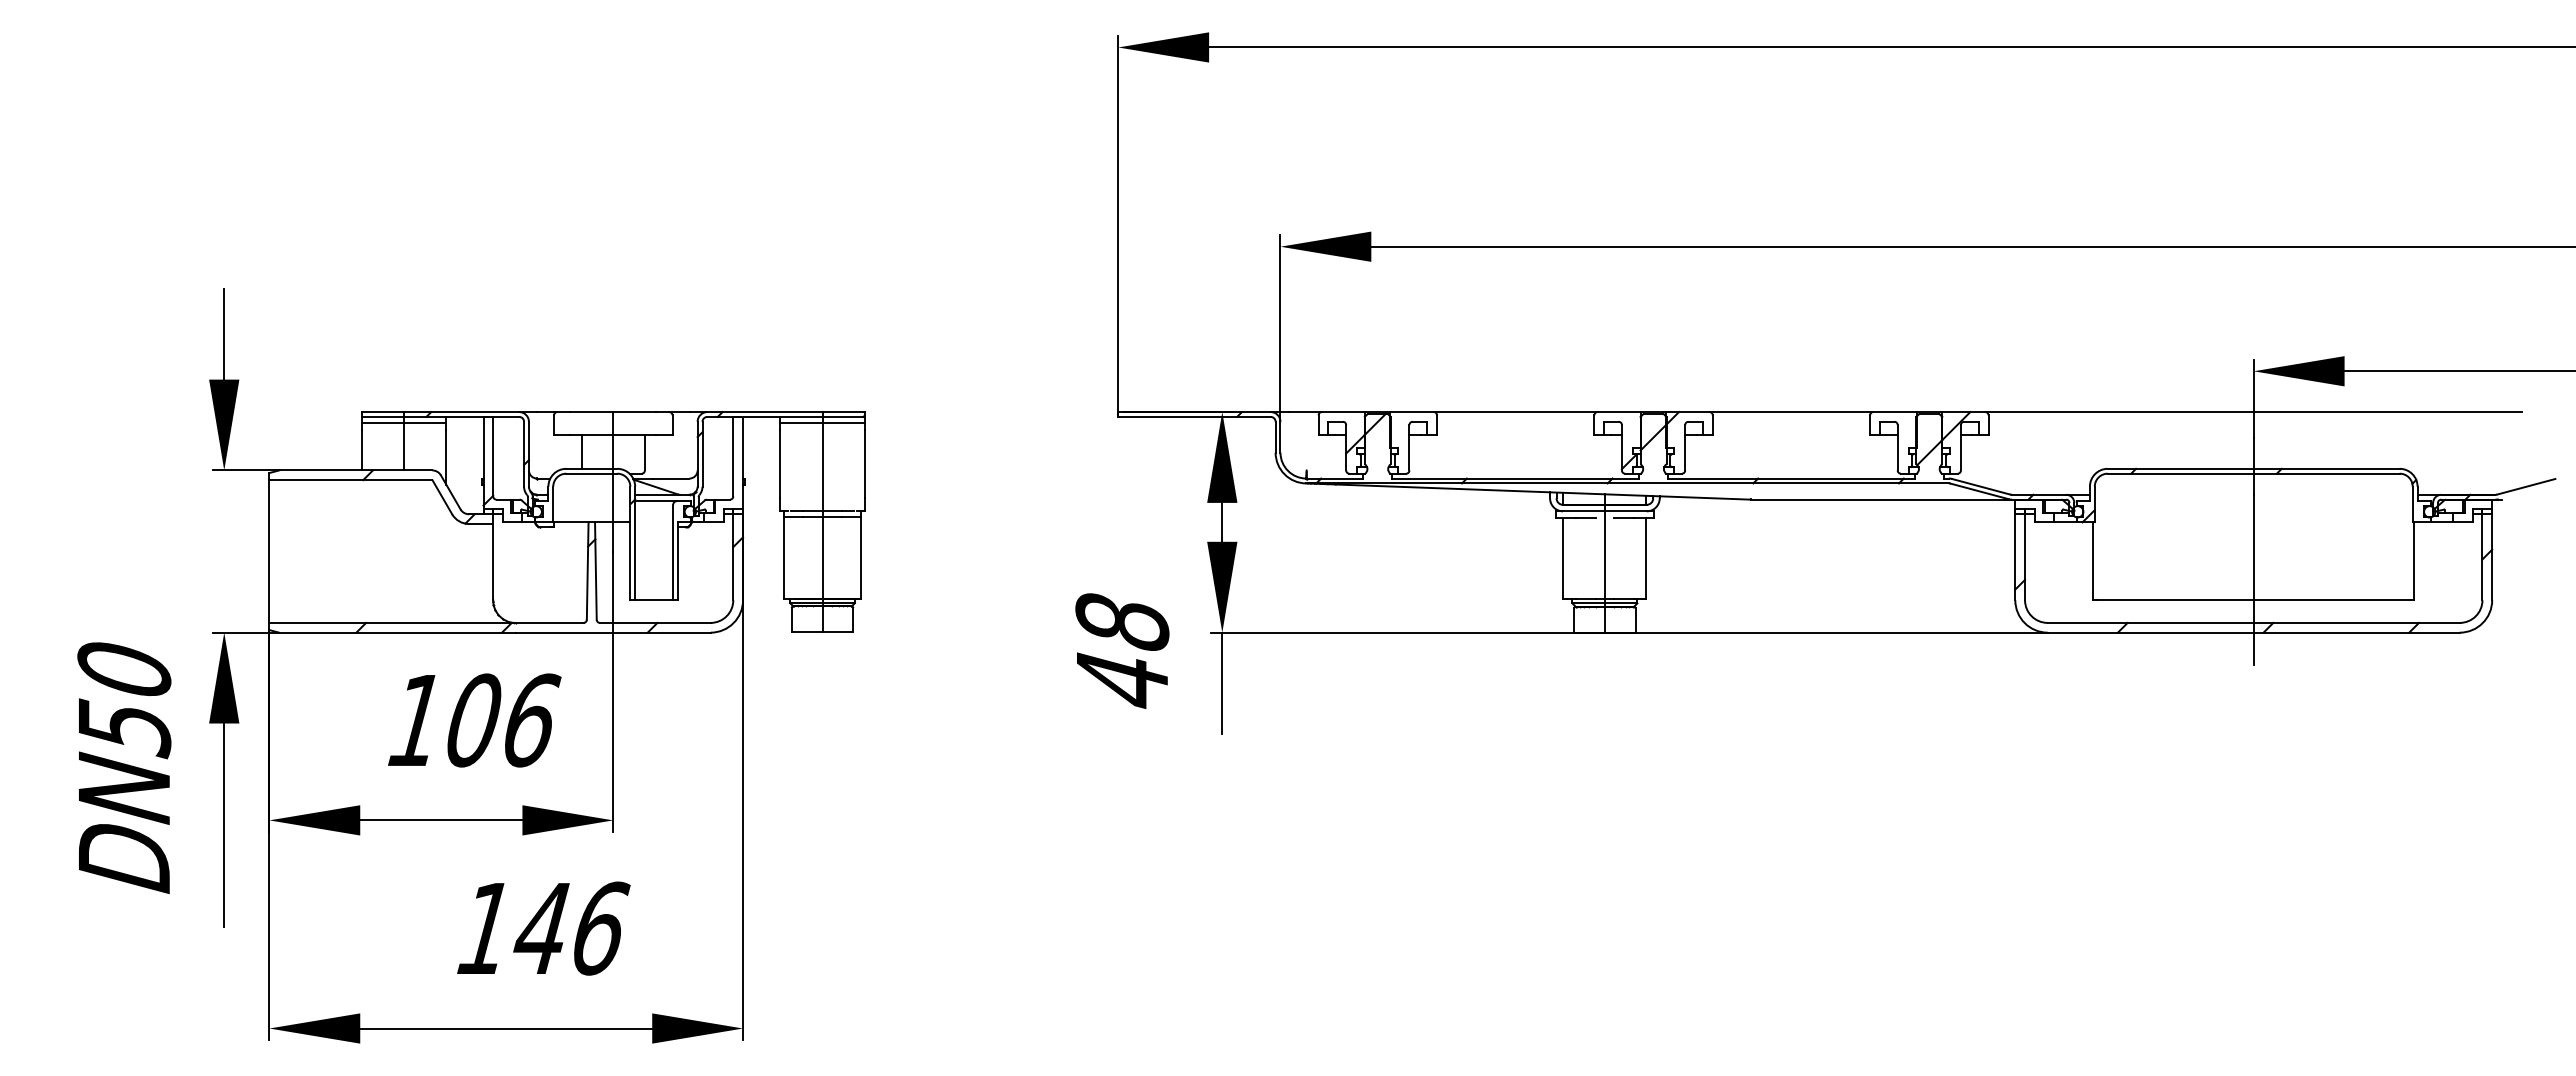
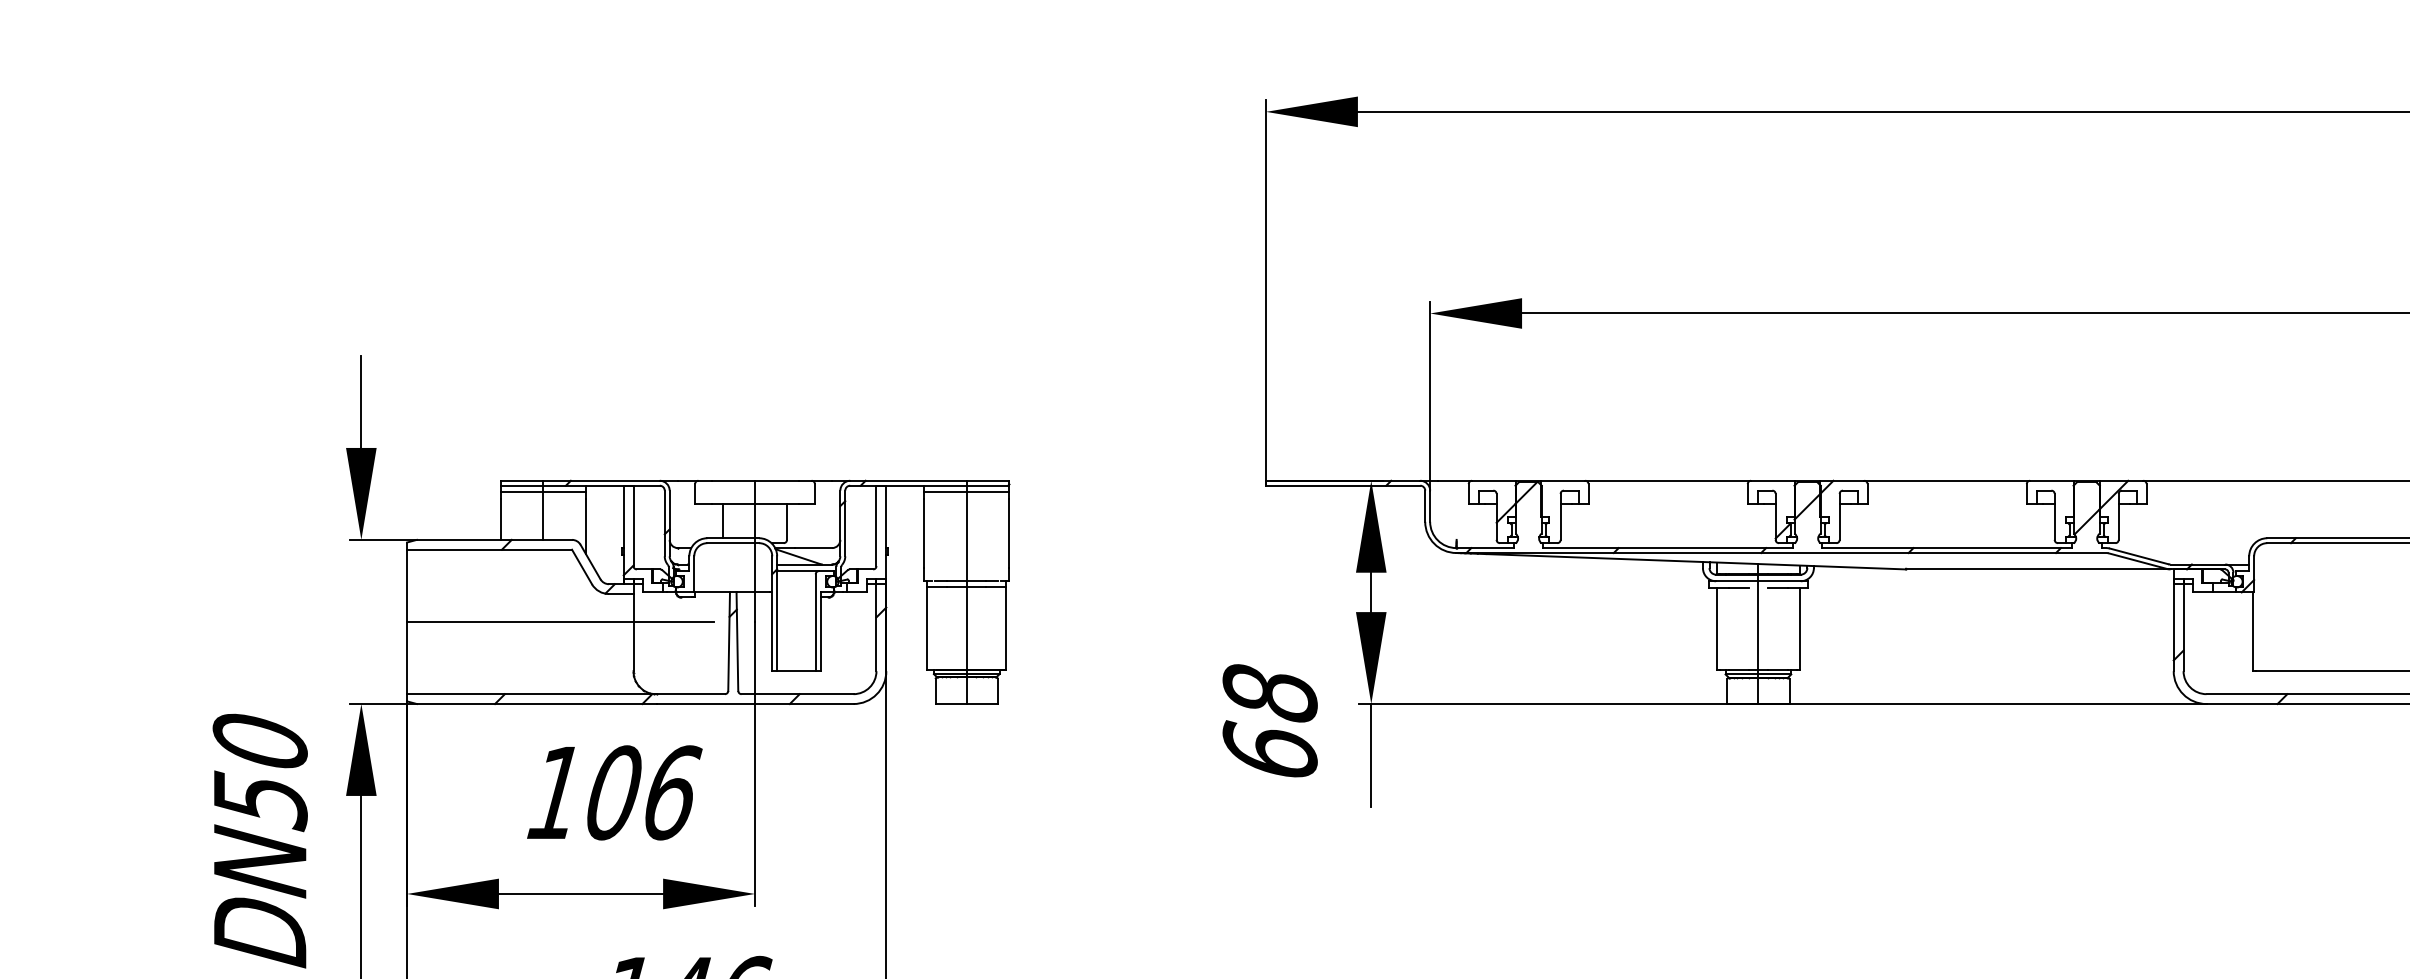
line: (420, 551) -> (559, 621), added
text: (1122, 678) -> (1270, 750), 48 -> 68

